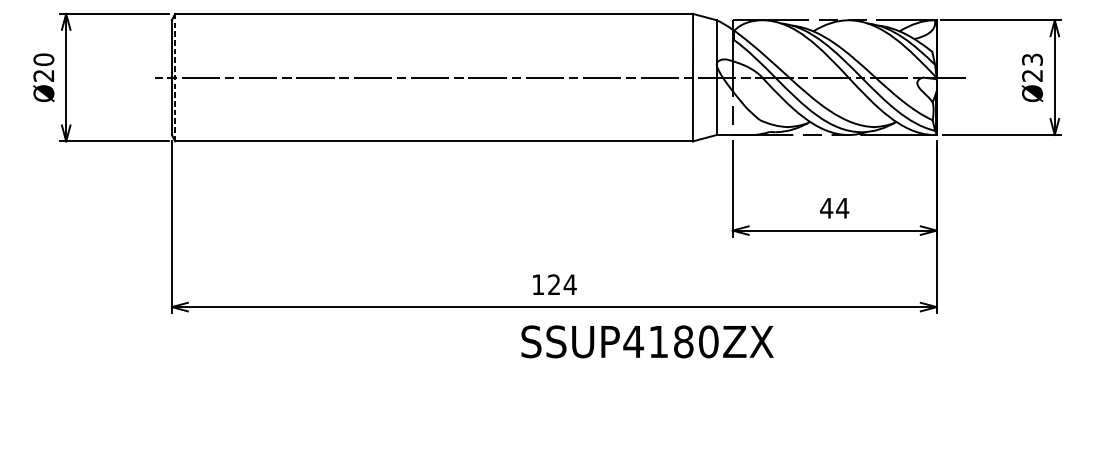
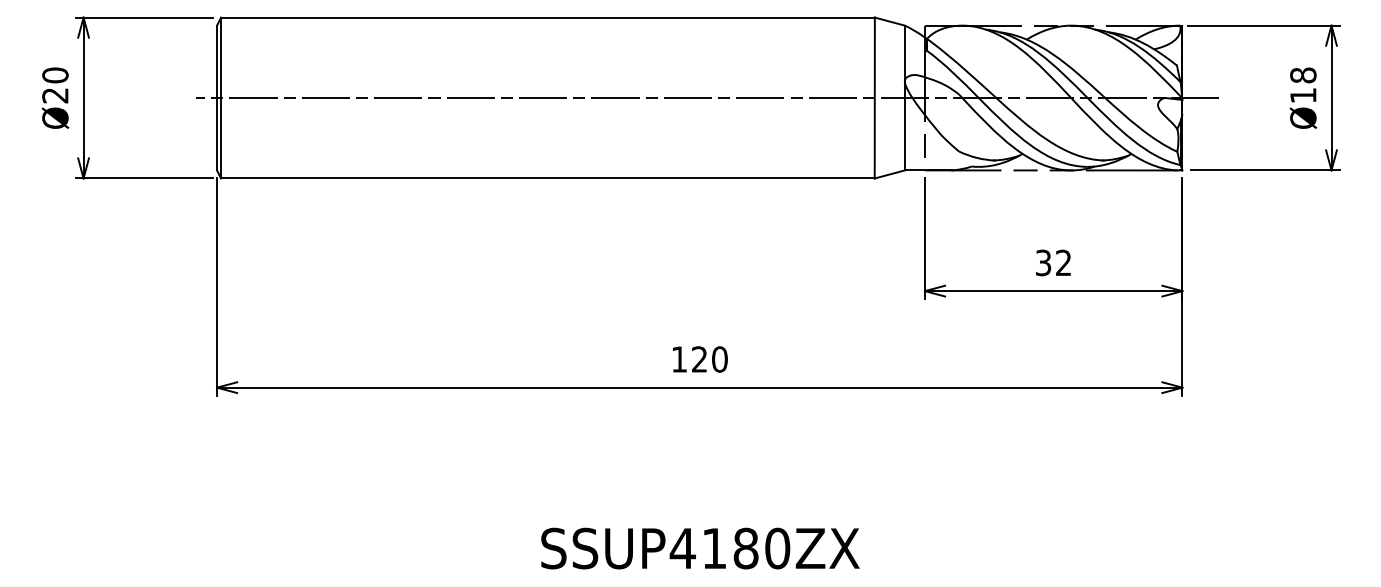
text: (1032, 67) -> (1303, 85), Ø23 -> Ø18
line: (175, 77) -> (221, 97), dashed -> solid
text: (834, 207) -> (1053, 262), 44 -> 32
text: (569, 284) -> (719, 359), 124 -> 120
text: (647, 341) -> (700, 548), moved

